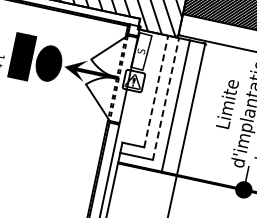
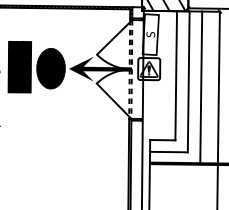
line: (156, 91) -> (176, 75), dashed -> solid
line: (166, 98) -> (189, 81), dashed -> solid

